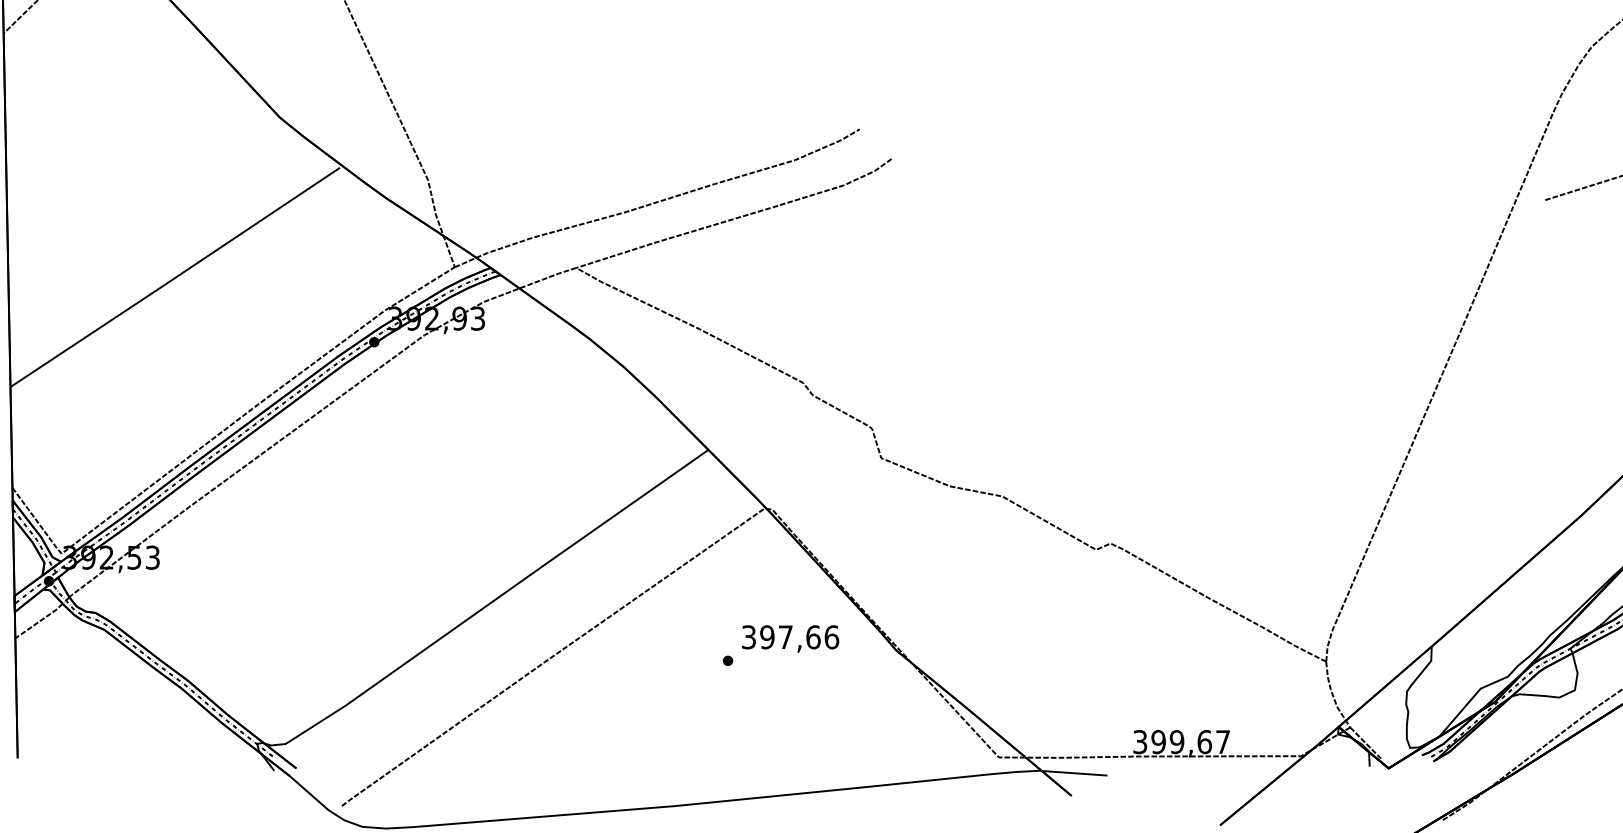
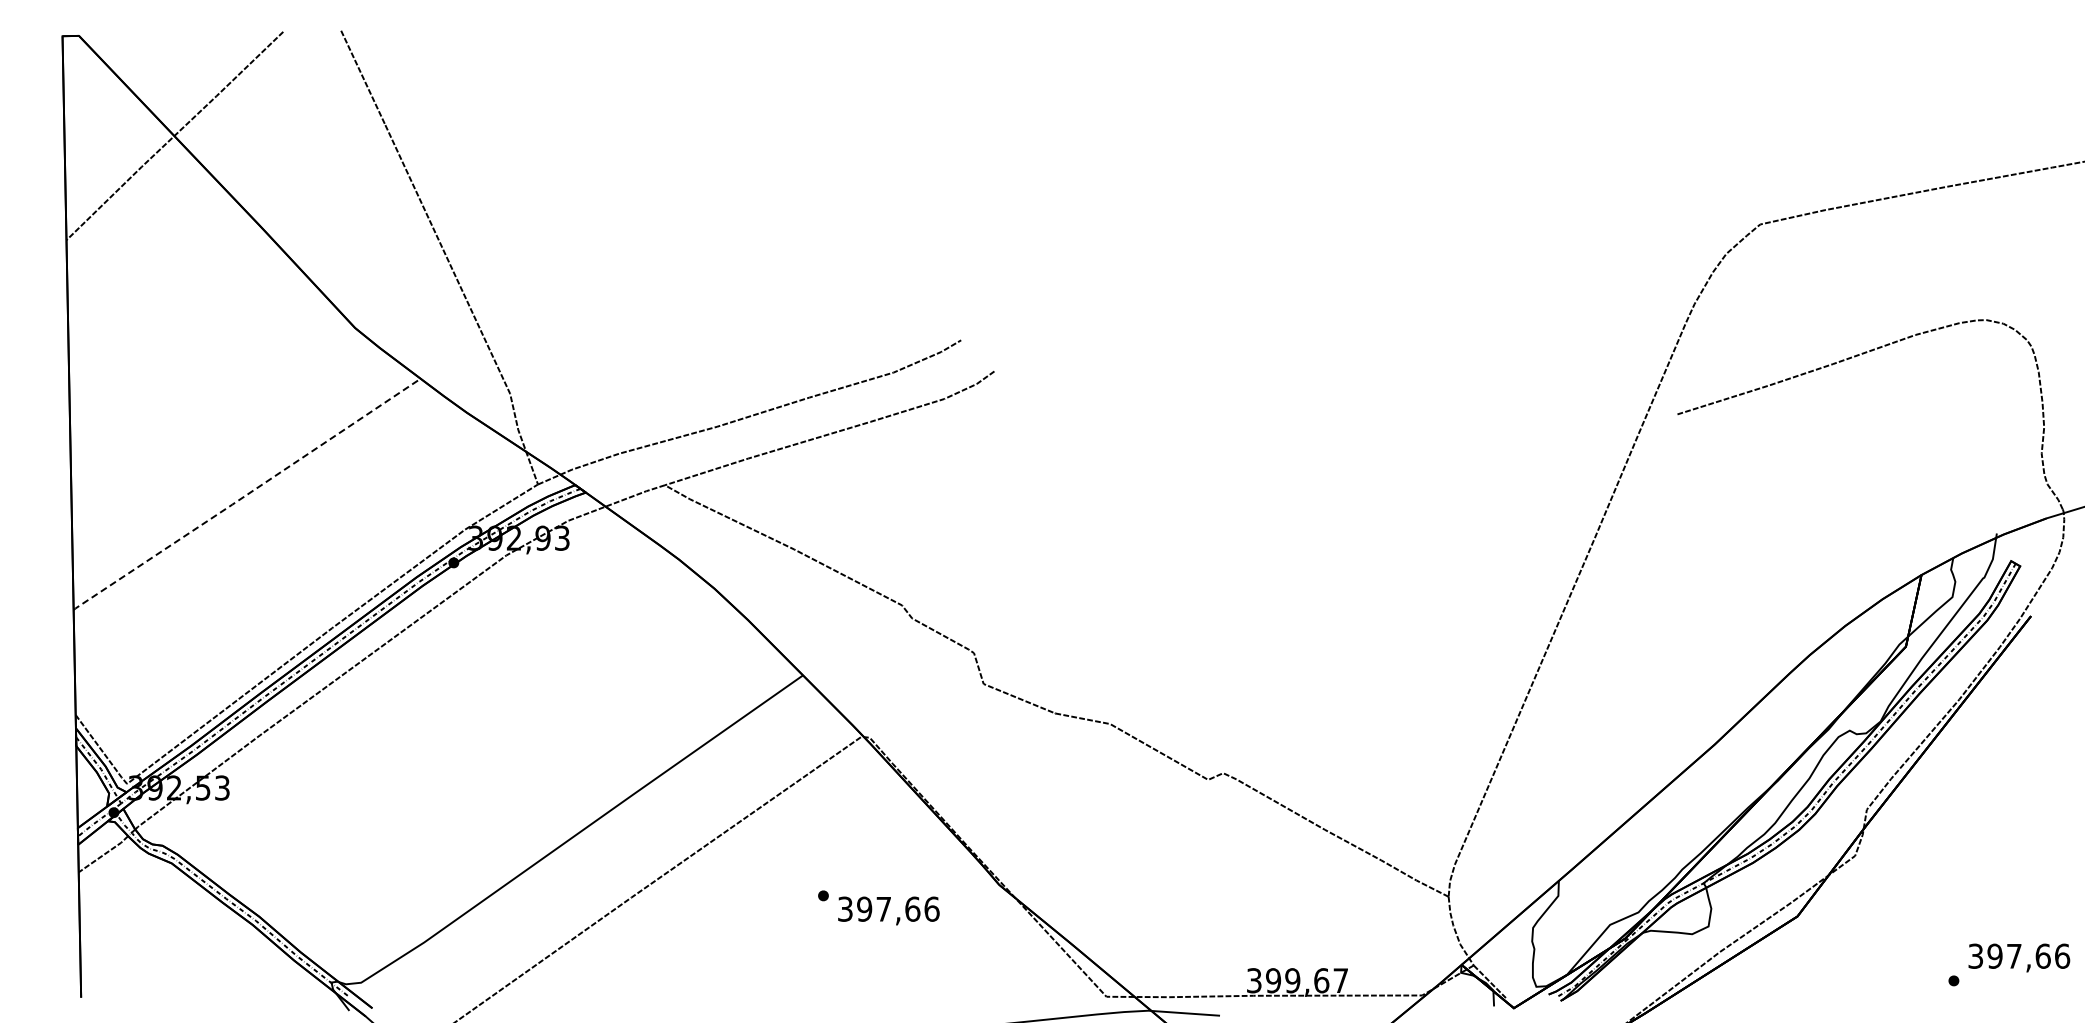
line: (173, 278) -> (244, 496), solid -> dashed
text: (790, 638) -> (888, 910), moved

